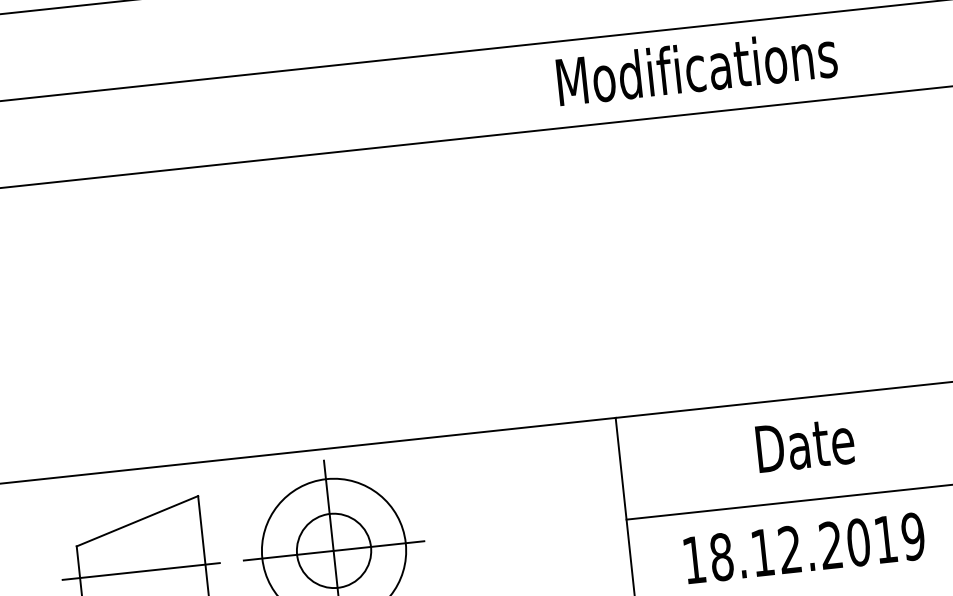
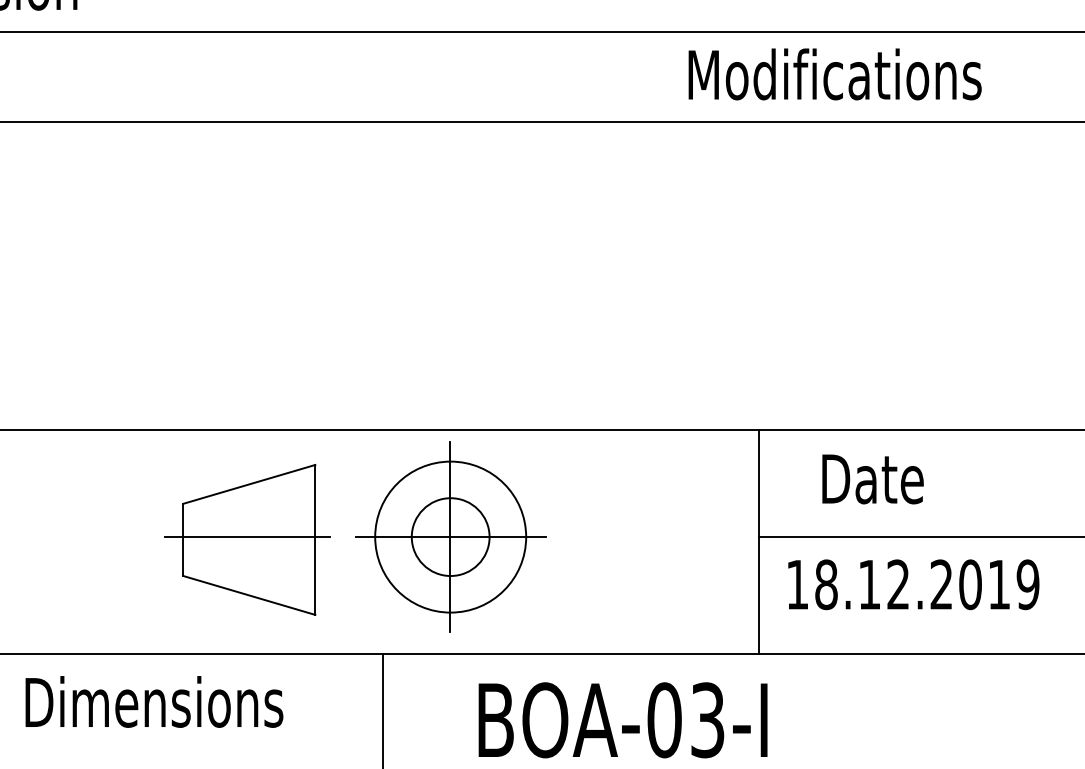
text: (696, 67) -> (834, 74), moved
text: (804, 445) -> (872, 479), moved
text: (804, 548) -> (913, 584), moved

